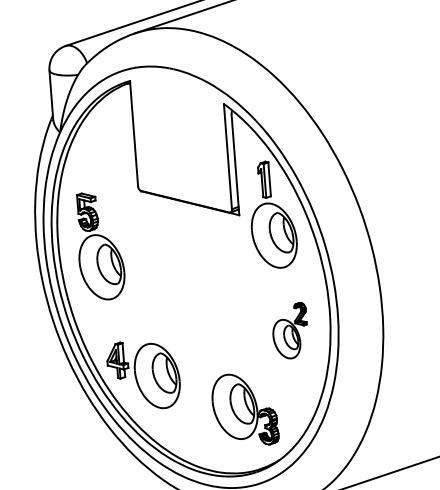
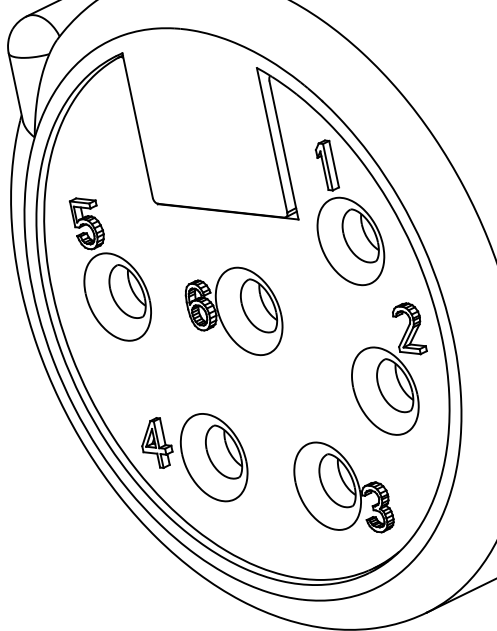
part: (100, 246) -> (111, 268), moved
part: (185, 275) -> (234, 312), added
part: (289, 330) -> (389, 370), size x1.67

